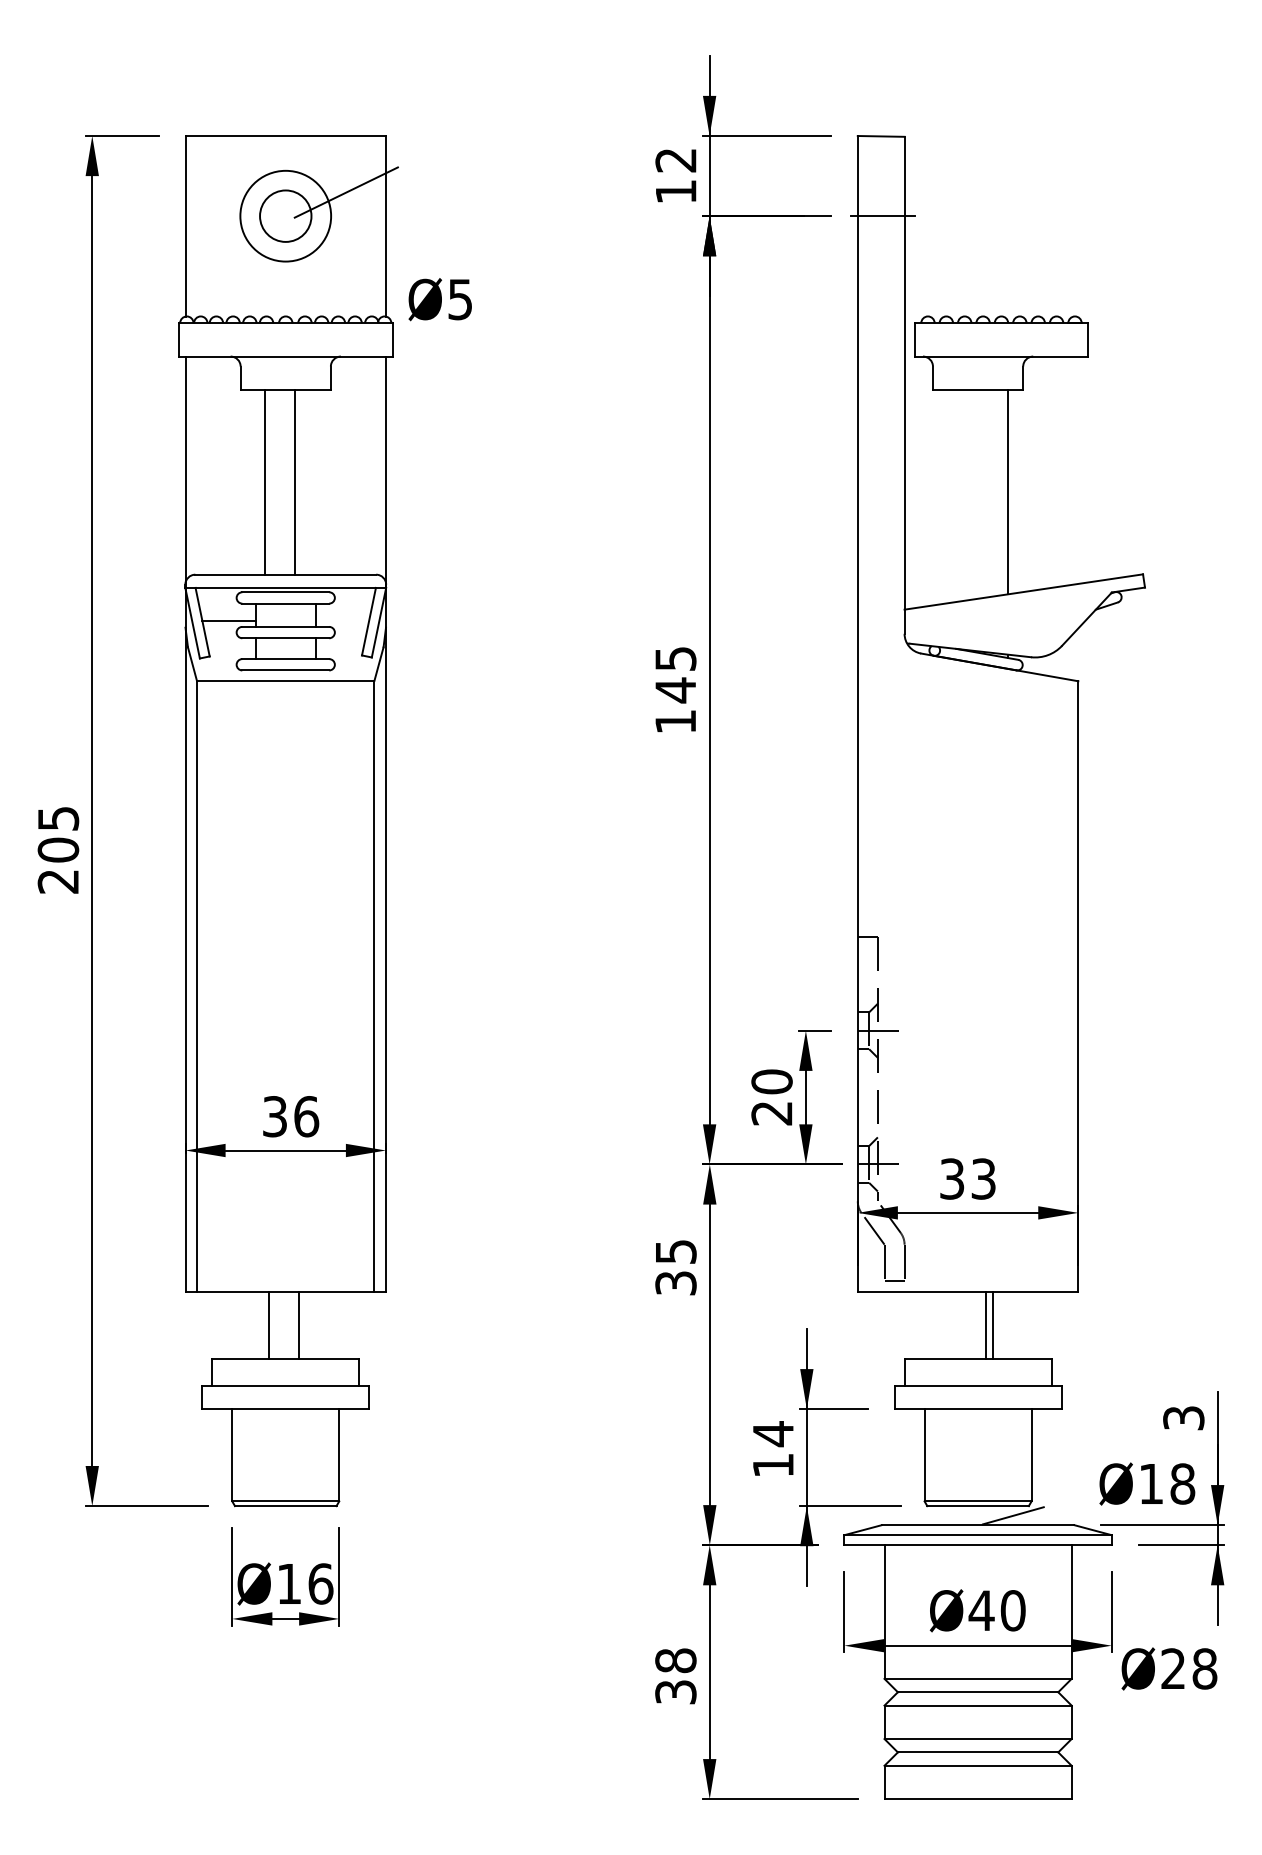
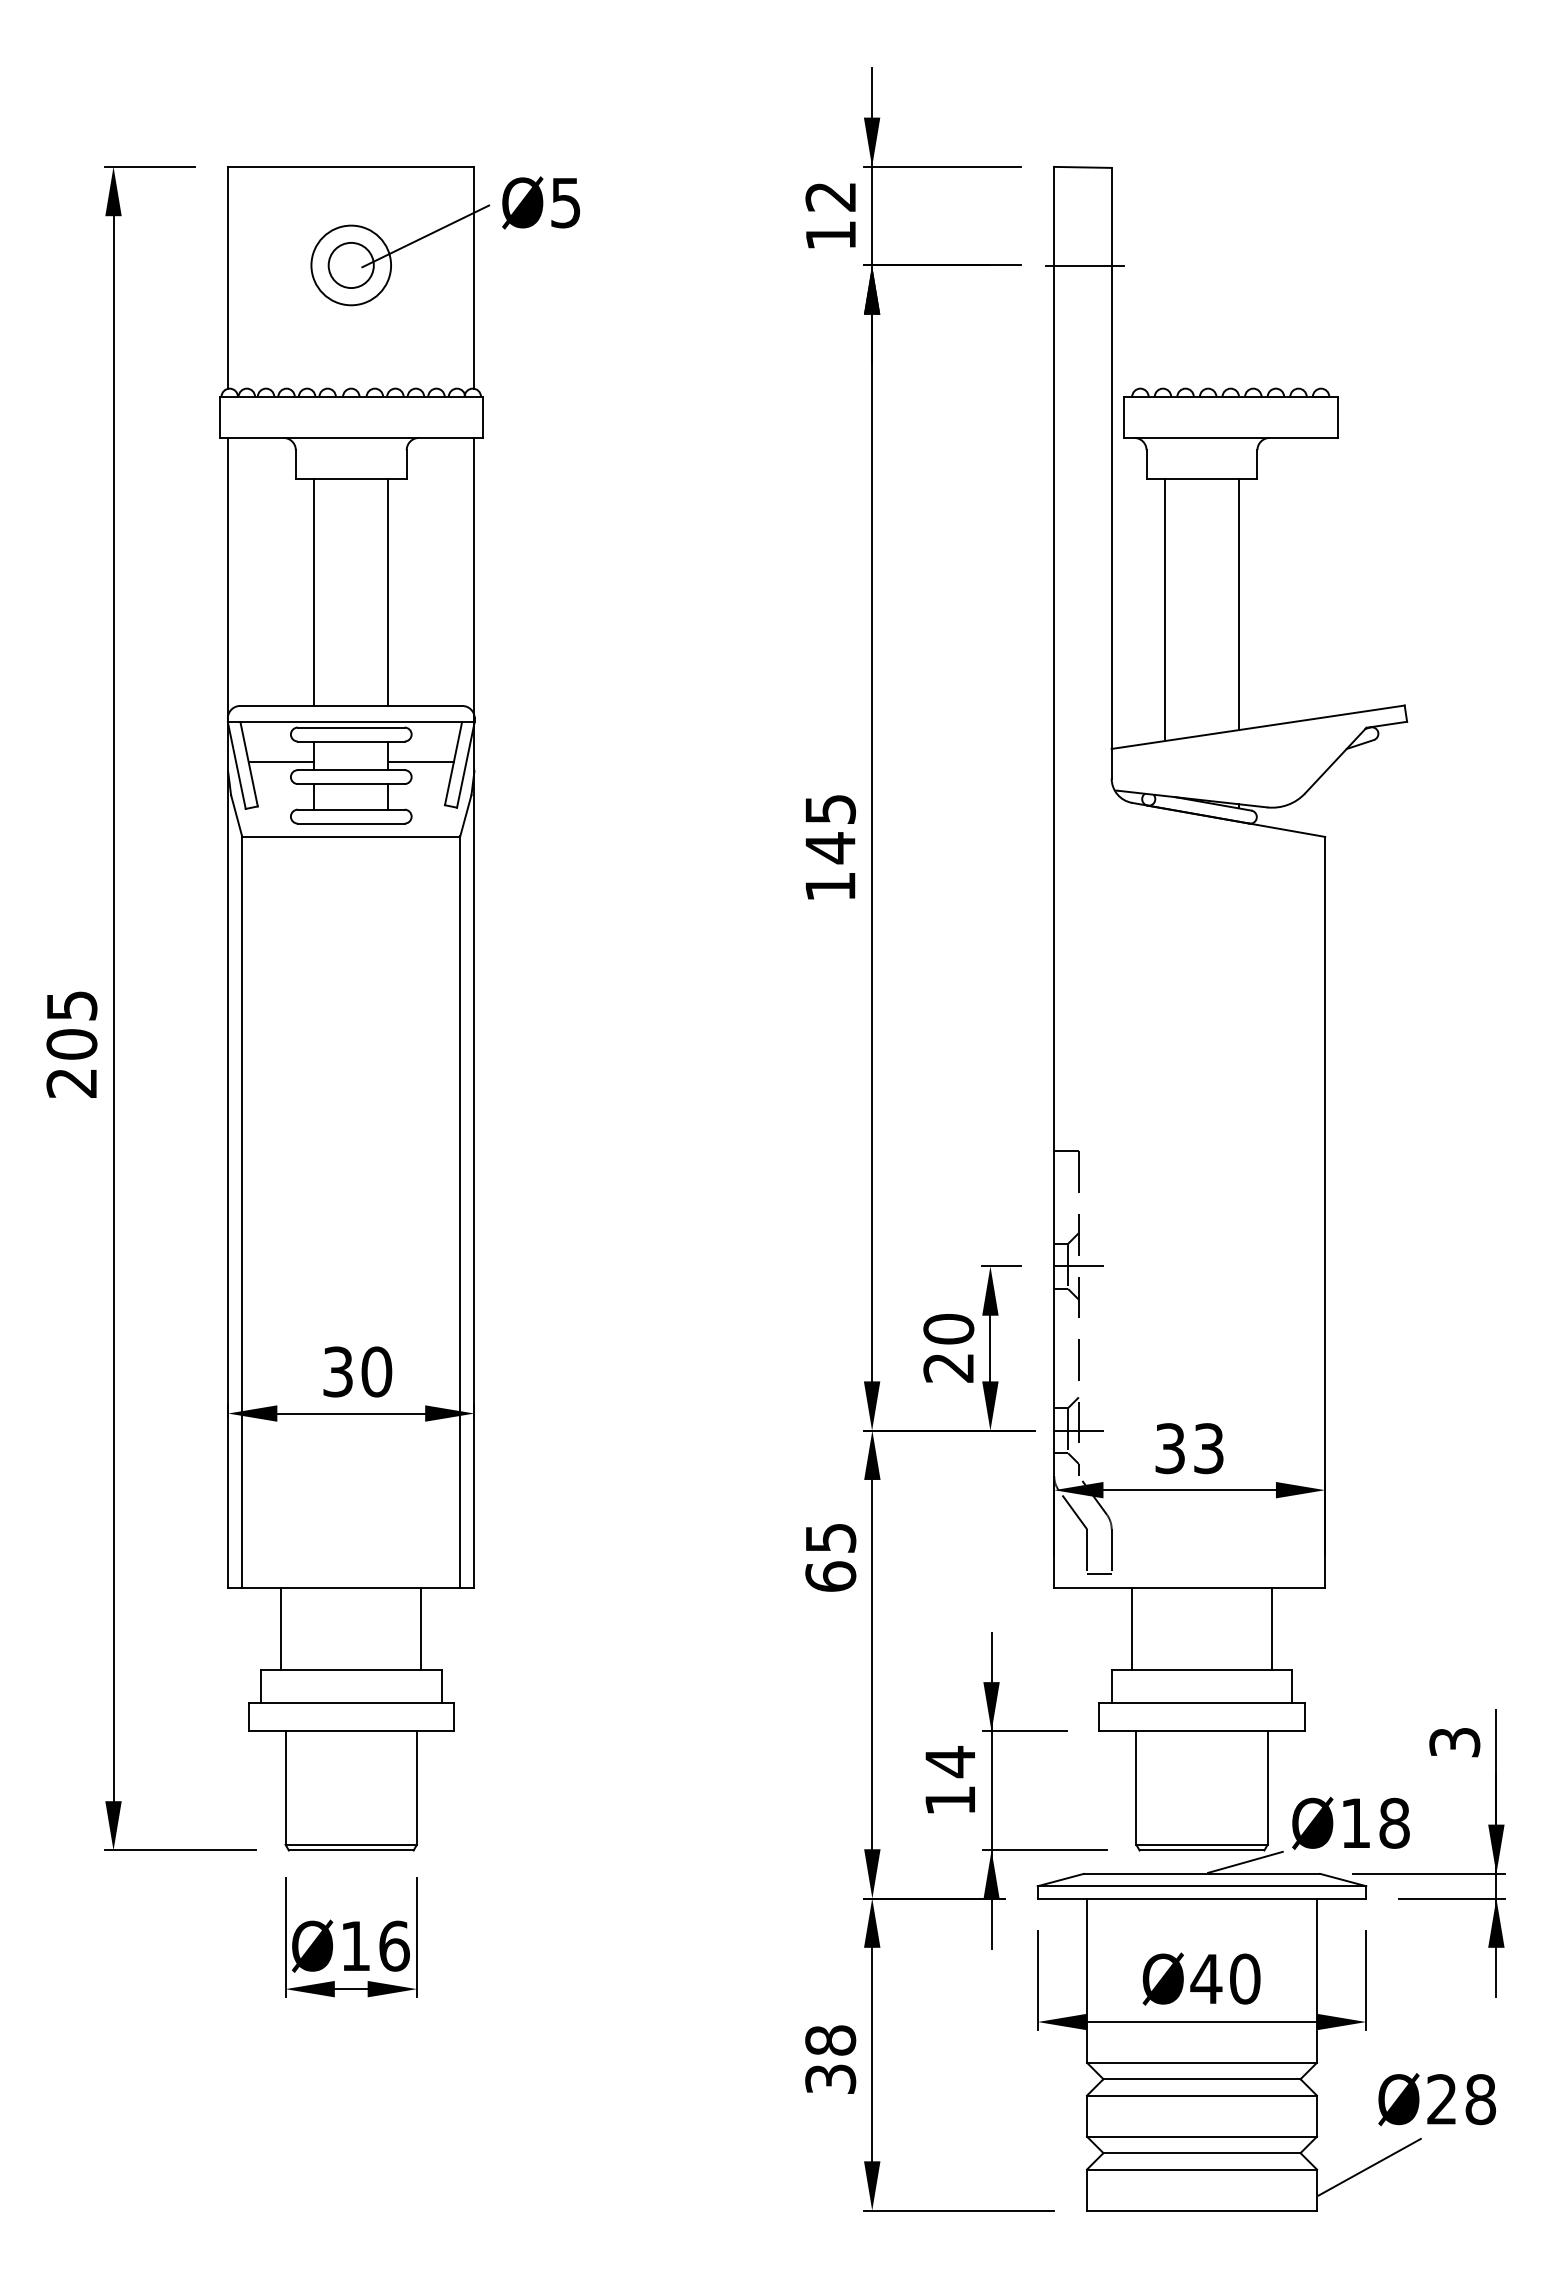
circle: (285, 216) -> (350, 265), size x0.71
circle: (285, 216) -> (351, 265), size x0.71
text: (439, 299) -> (540, 202), moved
line: (264, 481) -> (388, 591), moved
line: (294, 481) -> (314, 591), moved
line: (948, 496) -> (1165, 609), added
line: (342, 620) -> (420, 762), added
text: (306, 1116) -> (376, 1371), 36 -> 30
text: (675, 1283) -> (830, 1576), 35 -> 65
line: (268, 1325) -> (281, 1628), moved
line: (299, 1325) -> (421, 1628), moved
line: (985, 1325) -> (1132, 1628), moved
line: (992, 1325) -> (1271, 1628), moved
text: (1146, 1483) -> (1350, 1822), moved
text: (1168, 1668) -> (1436, 2099), moved
line: (1114, 1763) -> (1369, 2166), added

